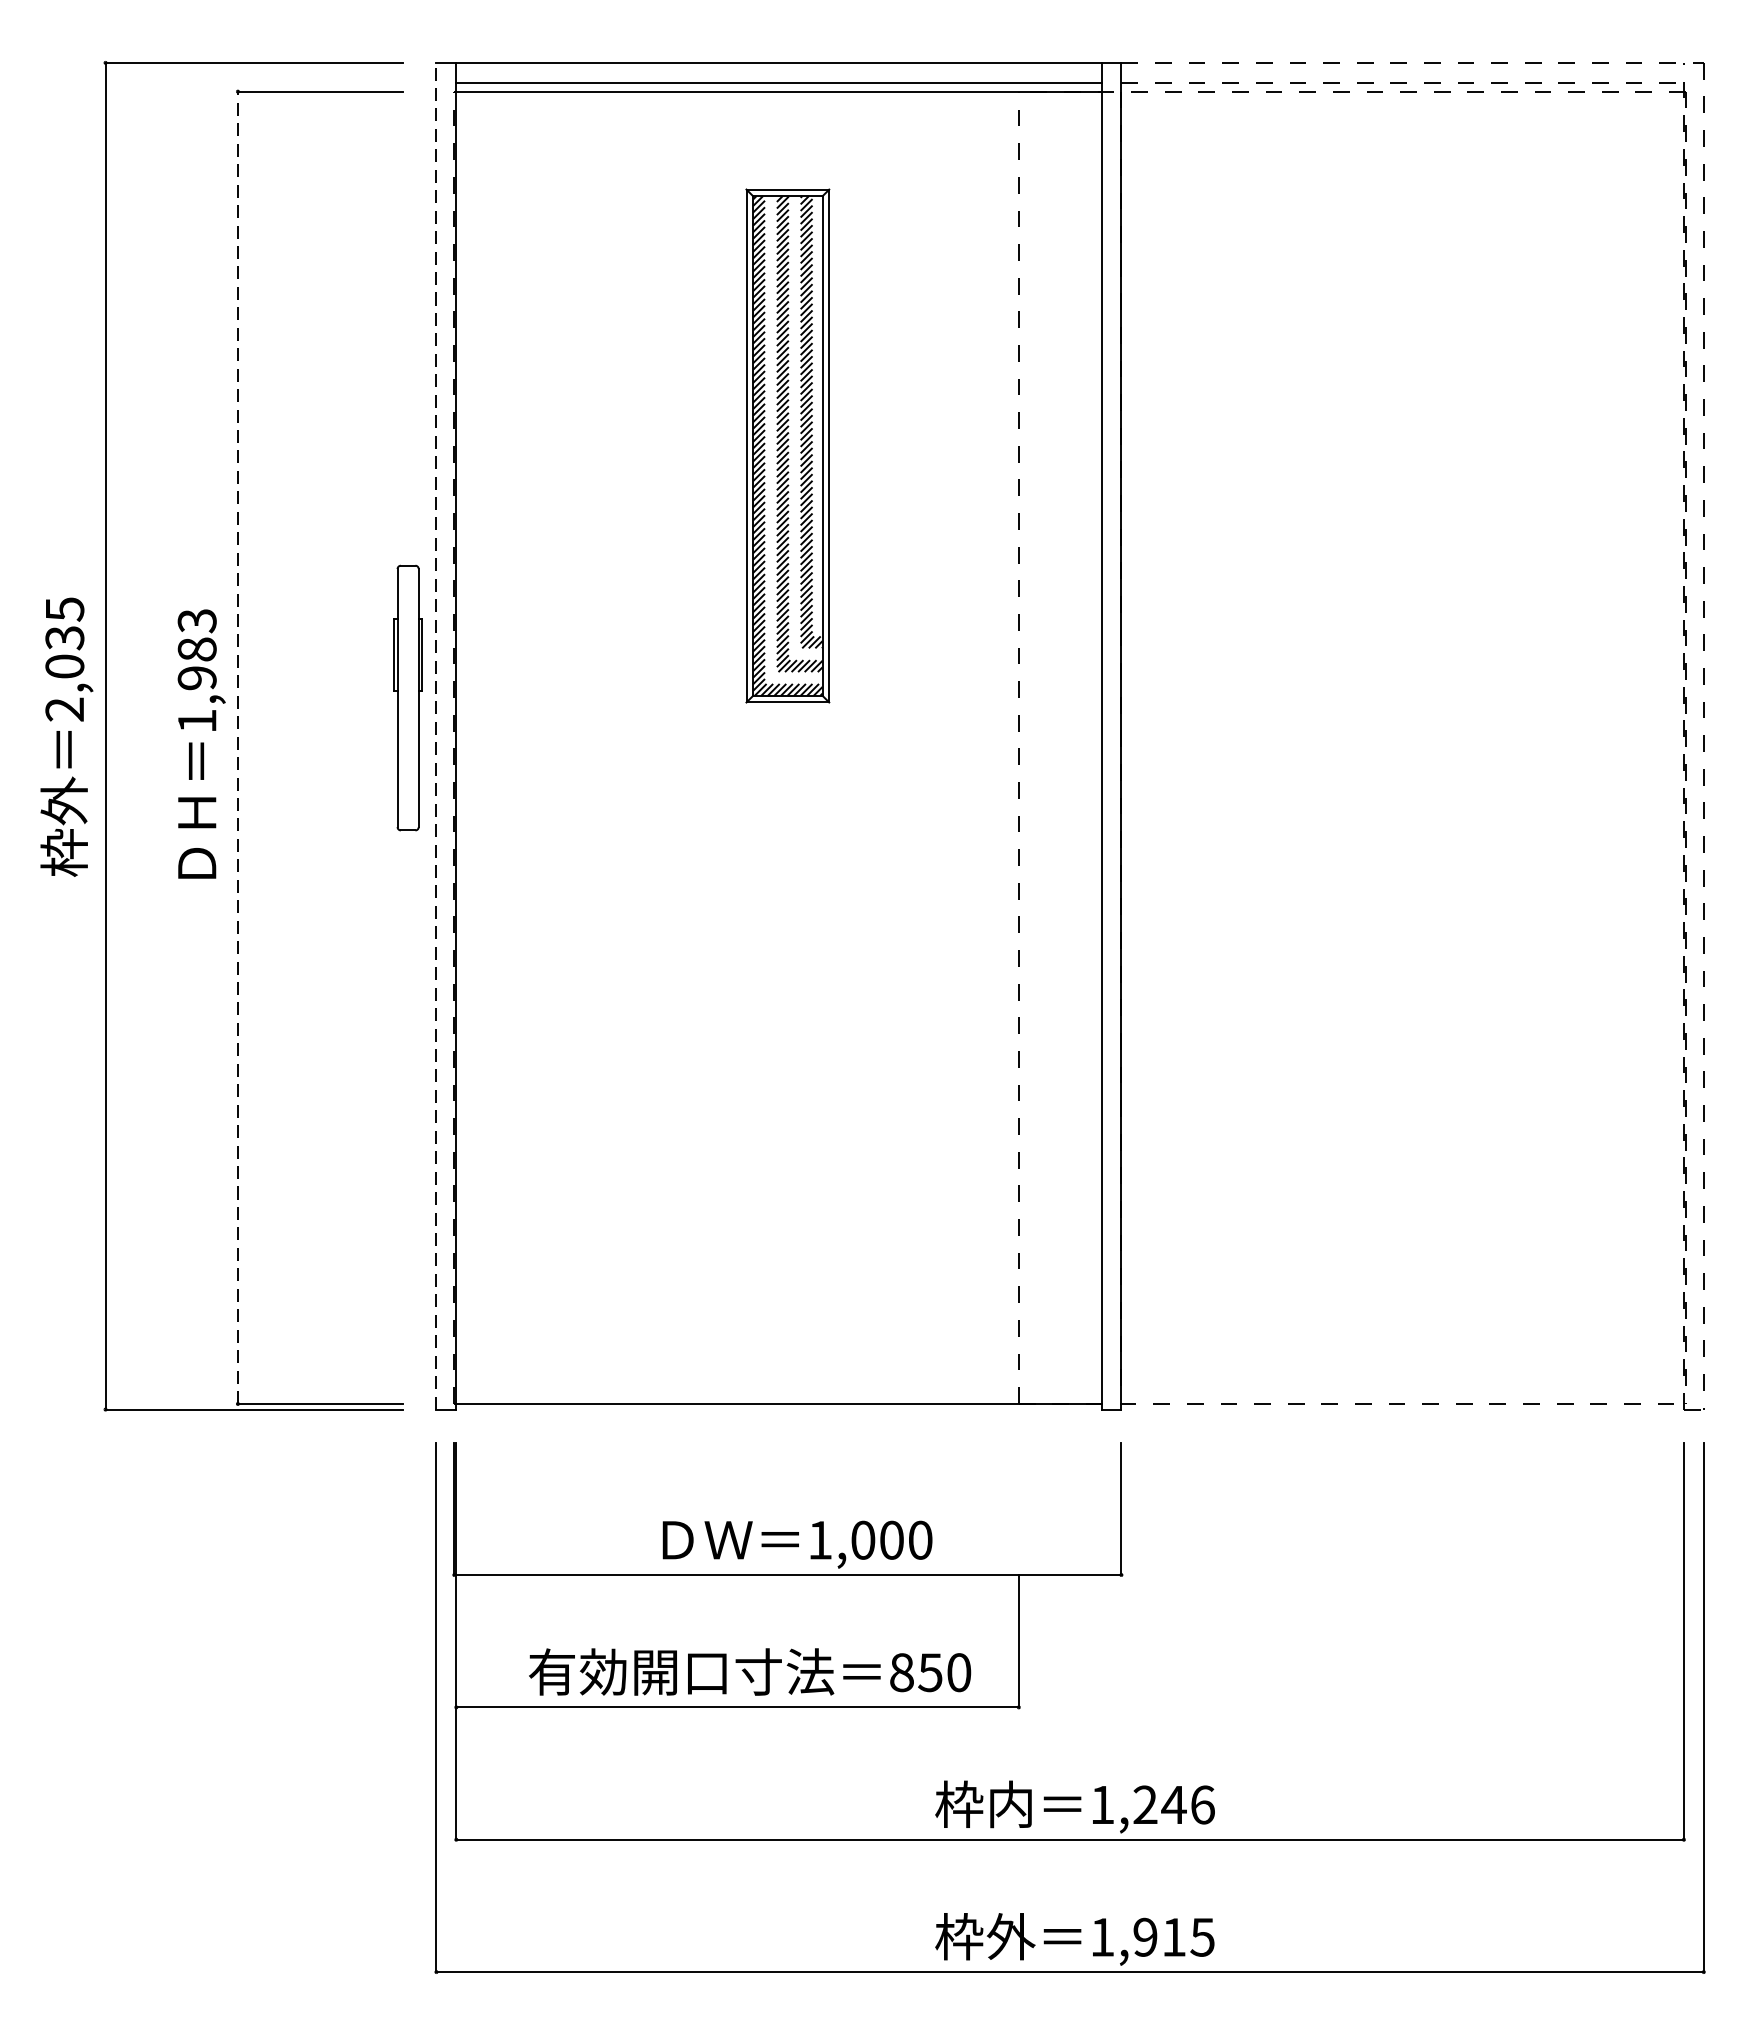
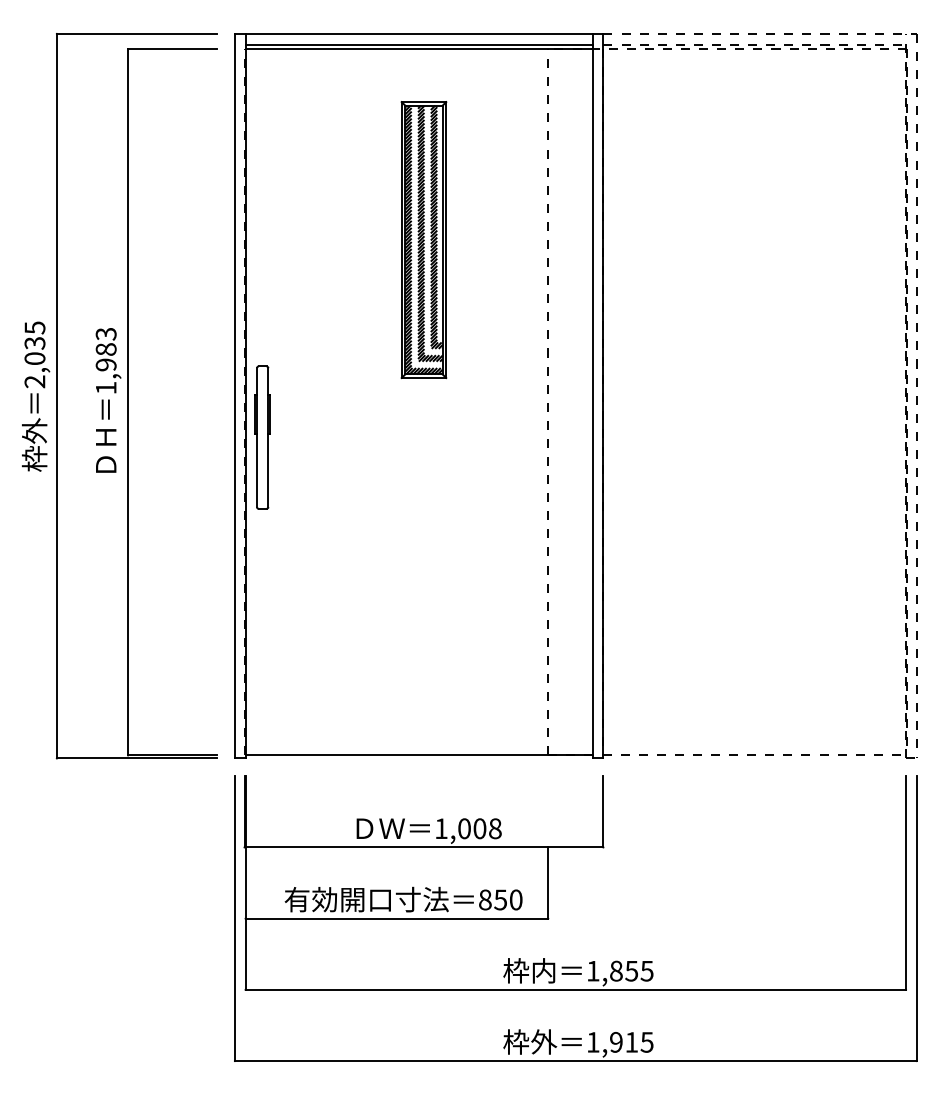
part: (407, 697) -> (262, 437), moved
line: (435, 734) -> (234, 395), dashed -> solid
line: (238, 746) -> (128, 401), dashed -> solid
text: (920, 1539) -> (495, 828), 1,000 -> 1,008
text: (1173, 1803) -> (631, 970), 1,246 -> 1,855

